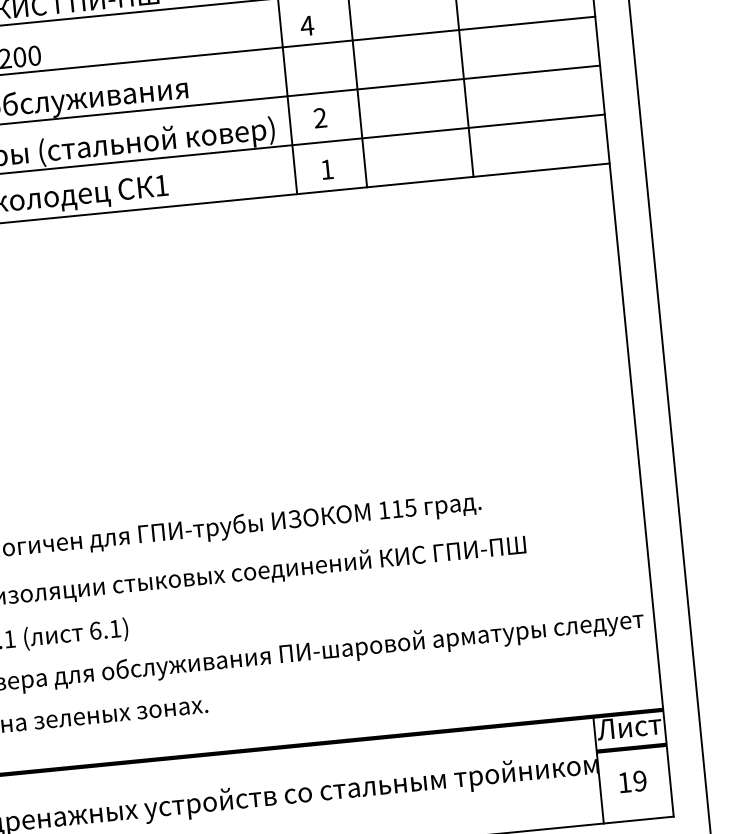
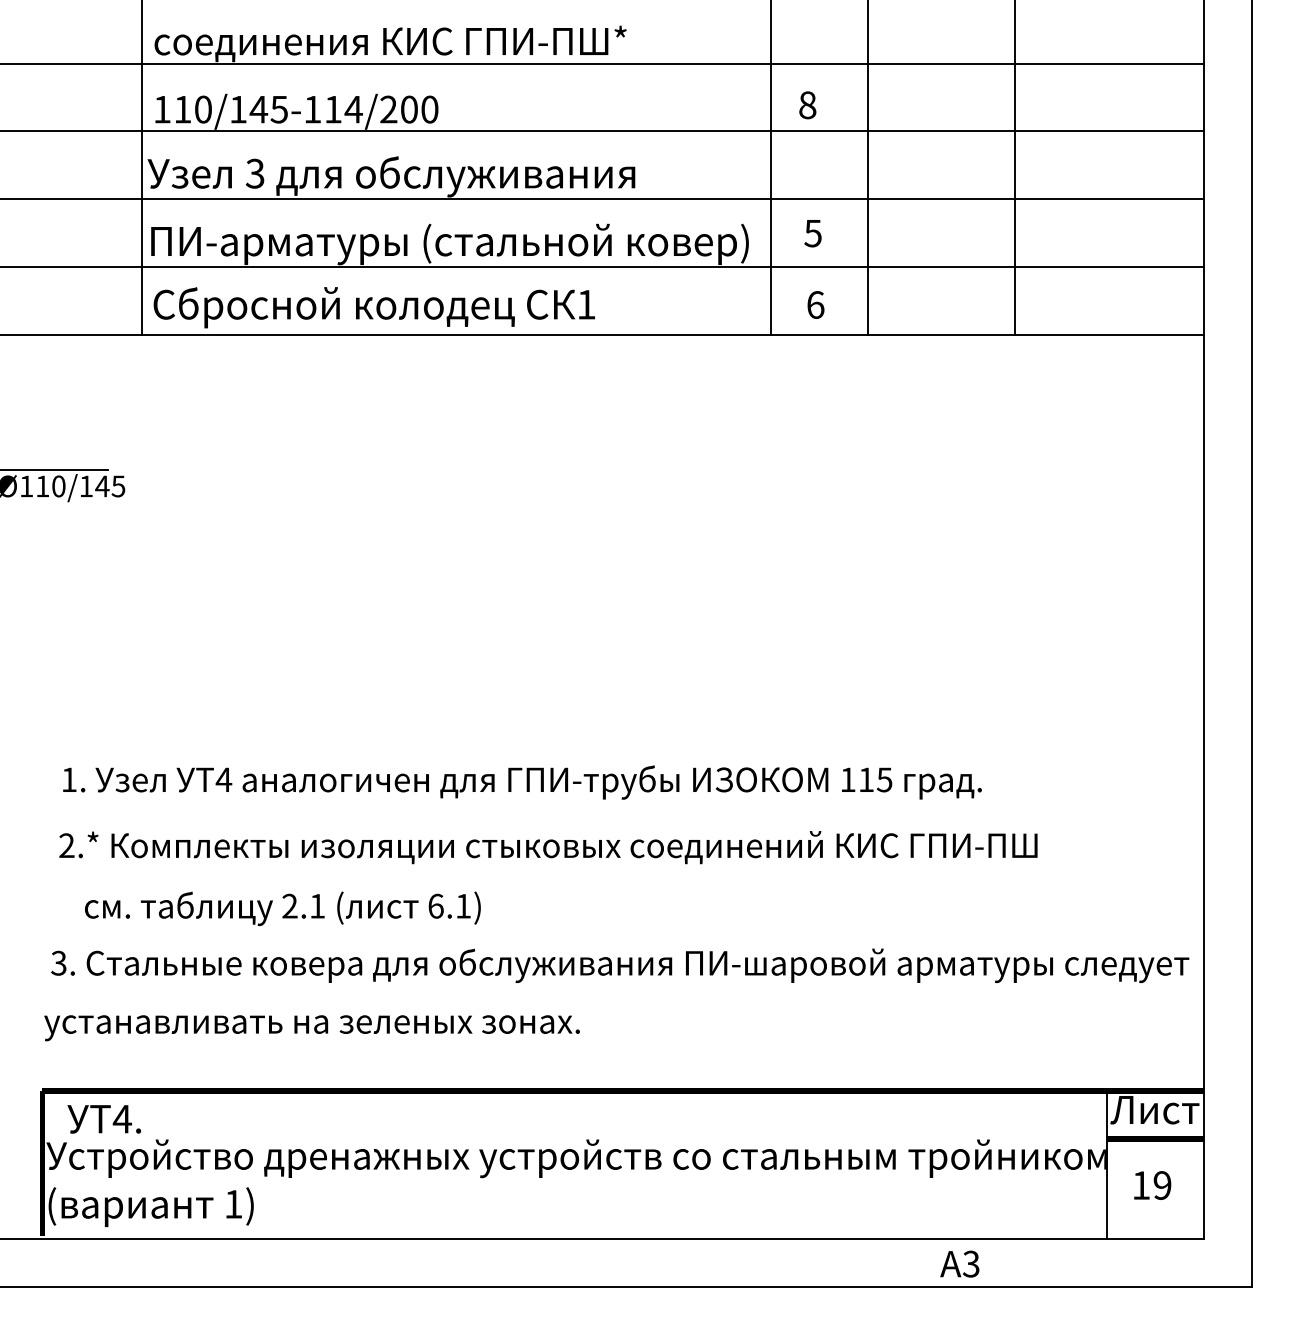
text: (307, 26) -> (807, 105), 4 -> 8
text: (319, 118) -> (812, 233), 2 -> 5
text: (327, 169) -> (815, 304), 1 -> 6

